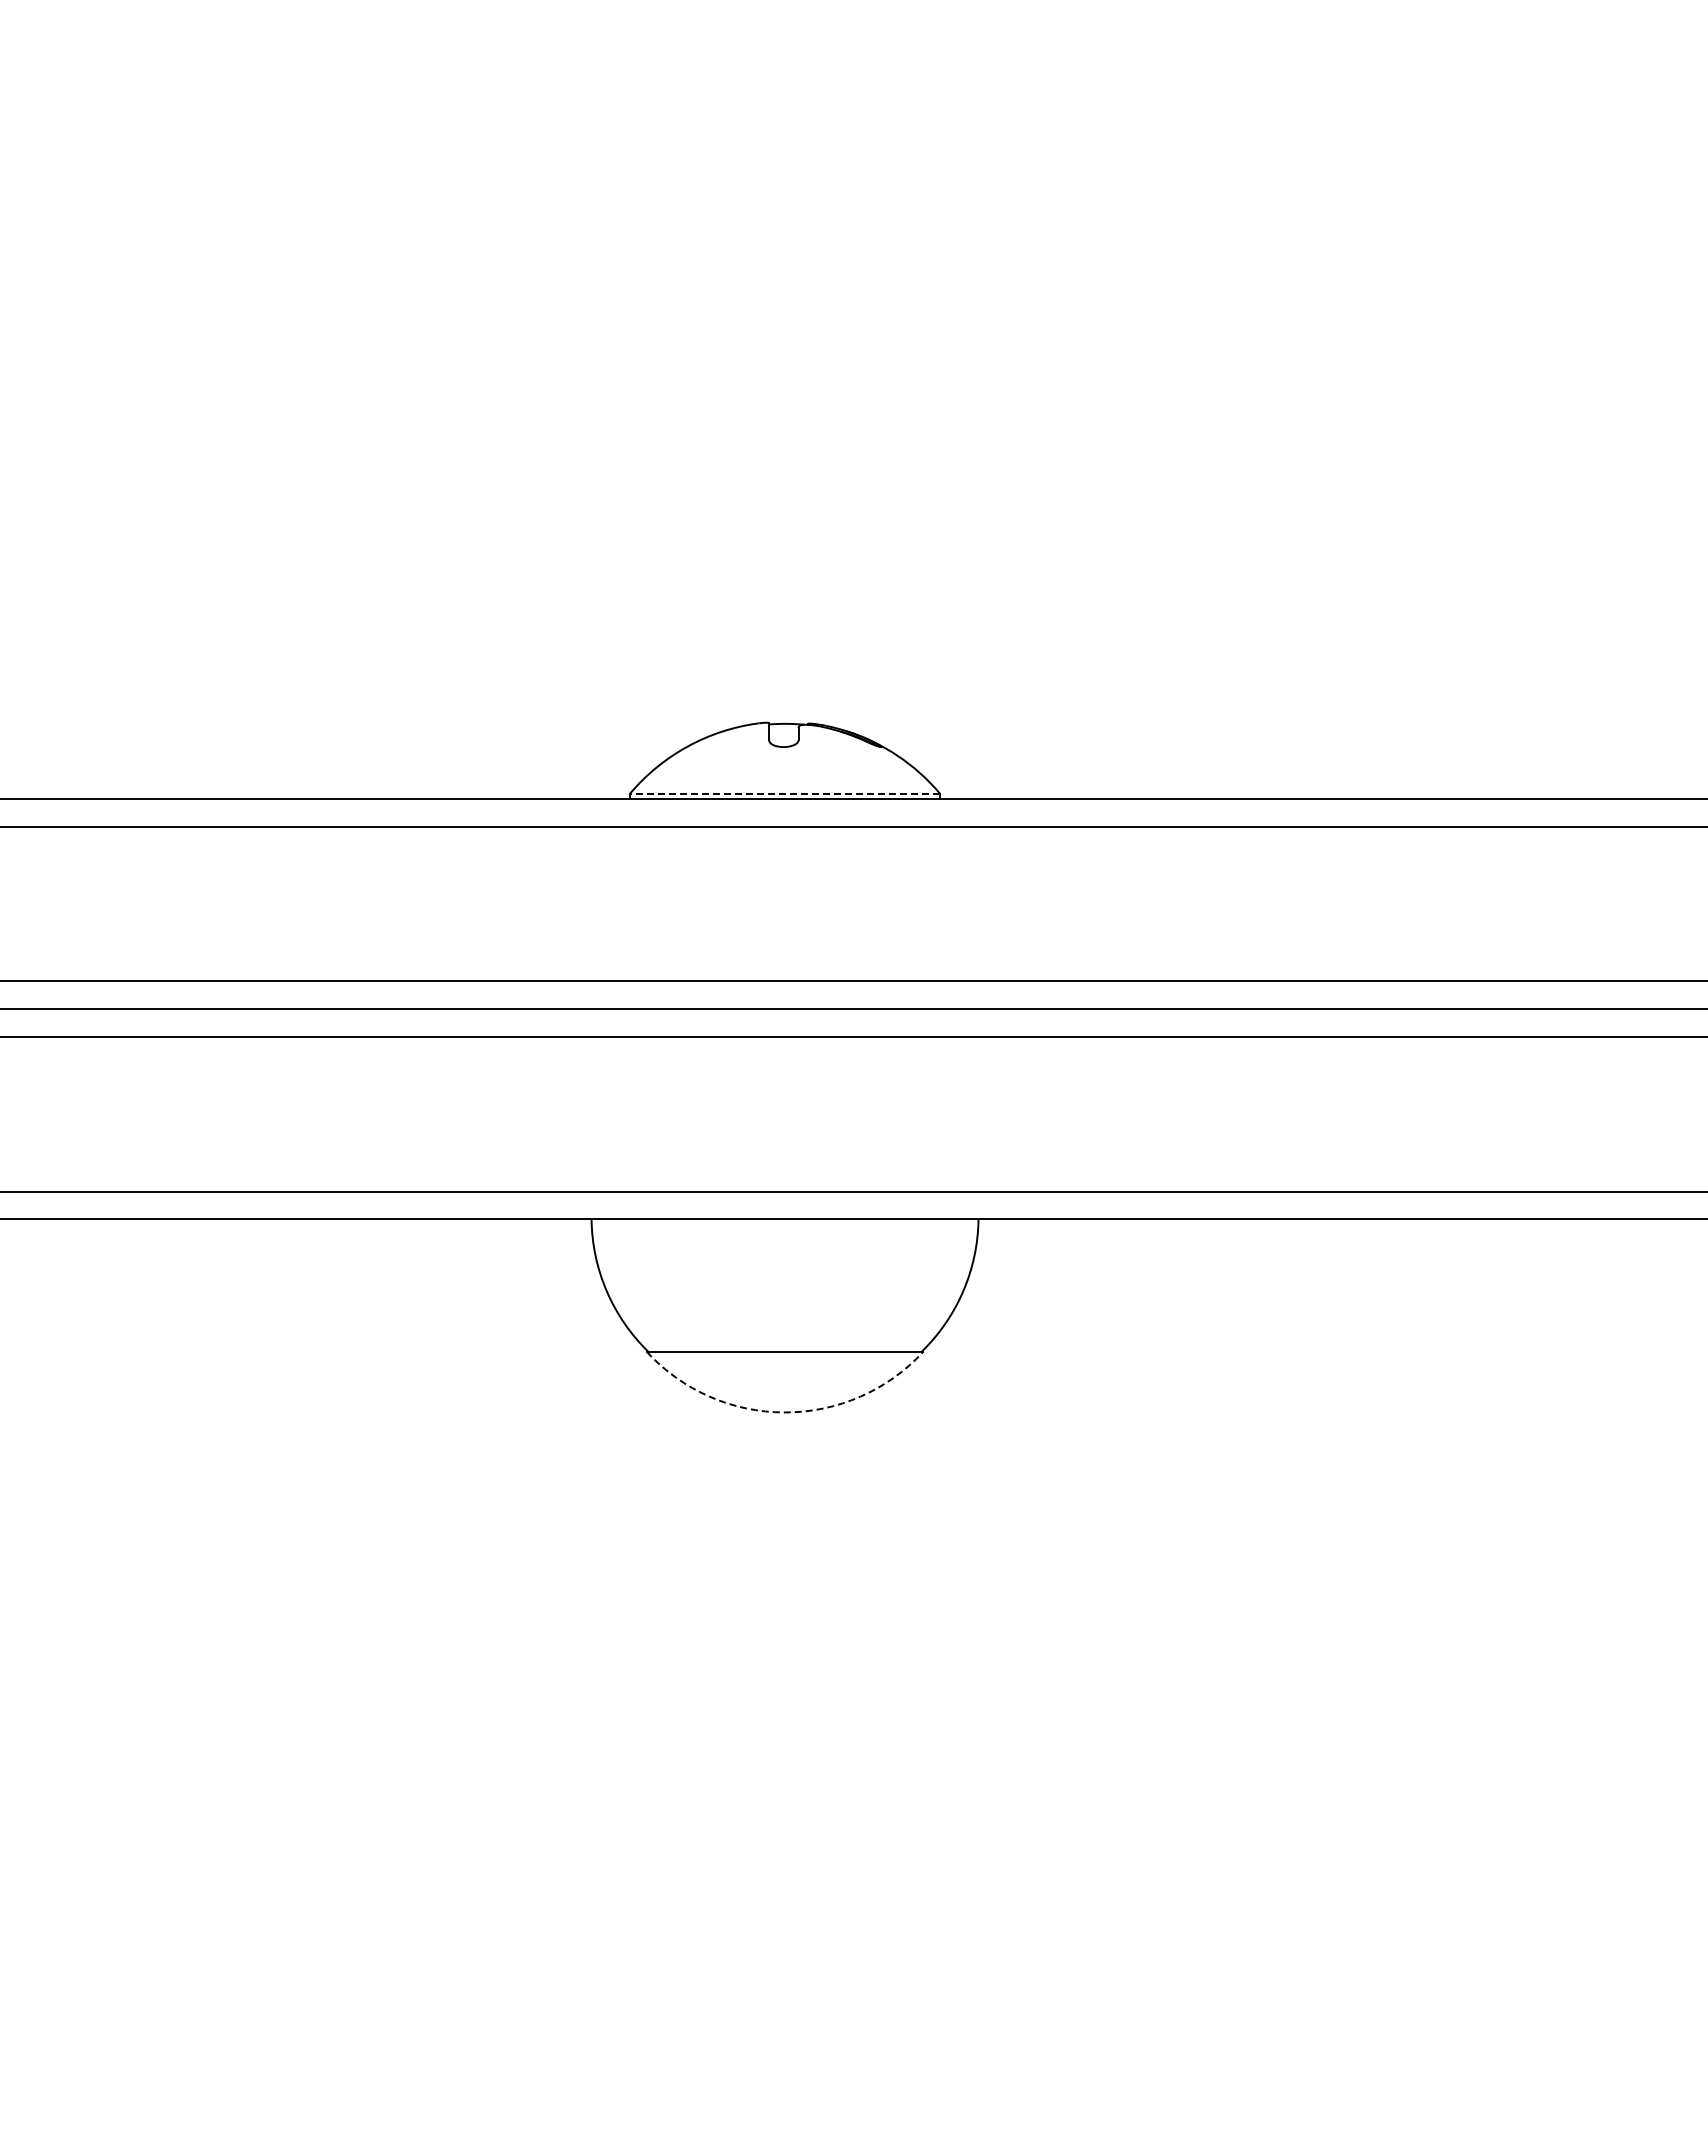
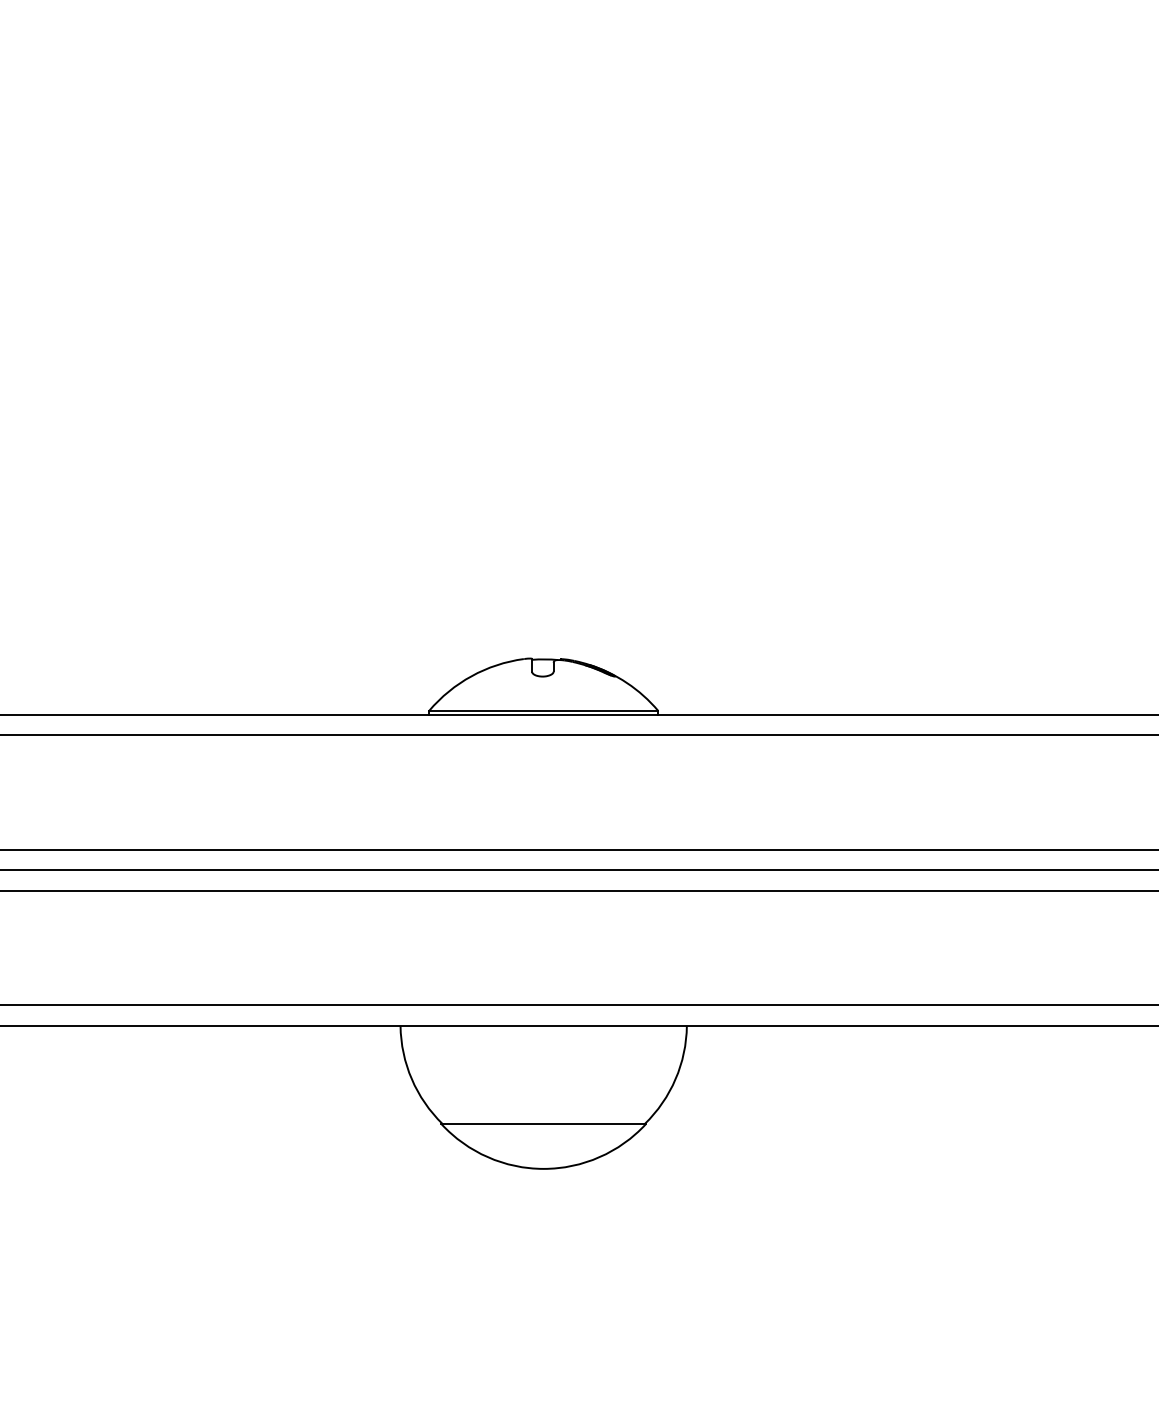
line: (785, 793) -> (544, 710), dashed -> solid
arc: (785, 1412) -> (544, 1168), dashed -> solid

